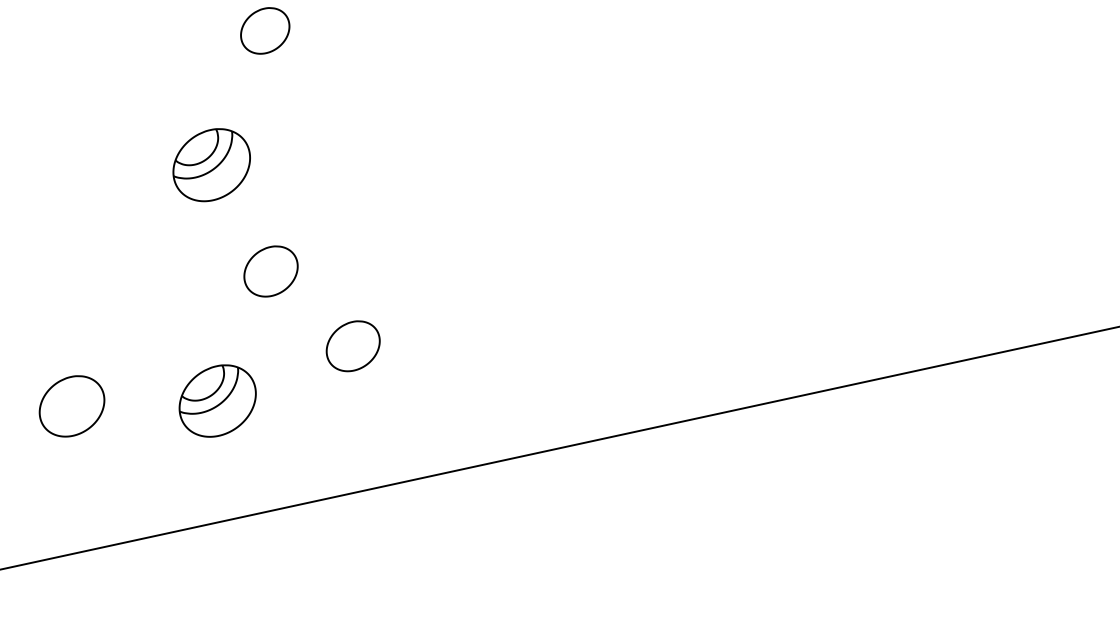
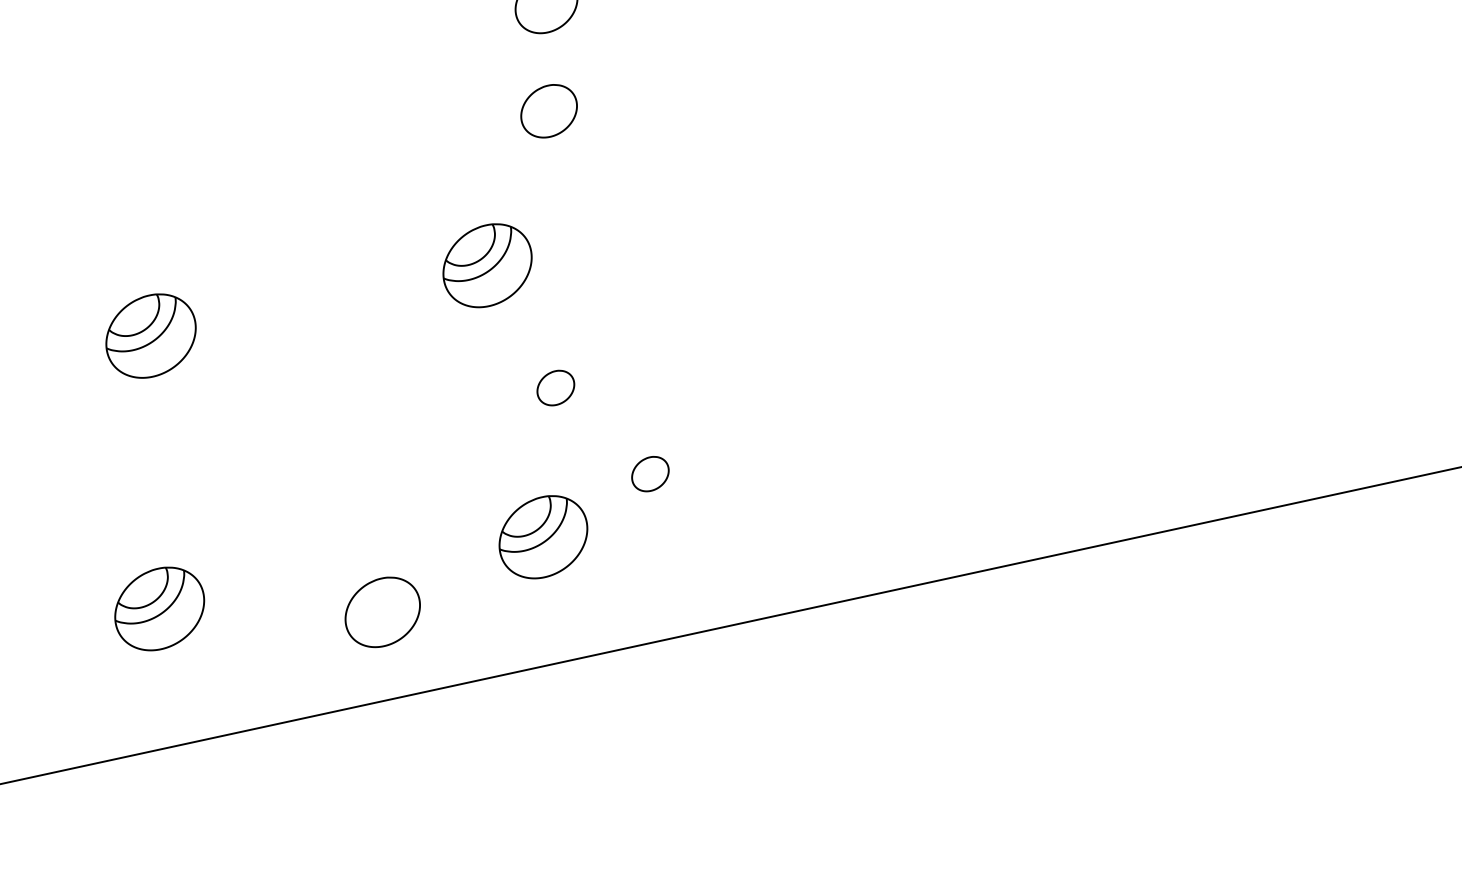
part: (270, 270) -> (555, 387), size x0.6
part: (353, 345) -> (650, 473), size x0.6
part: (217, 401) -> (543, 537), moved
part: (71, 406) -> (382, 612), moved

